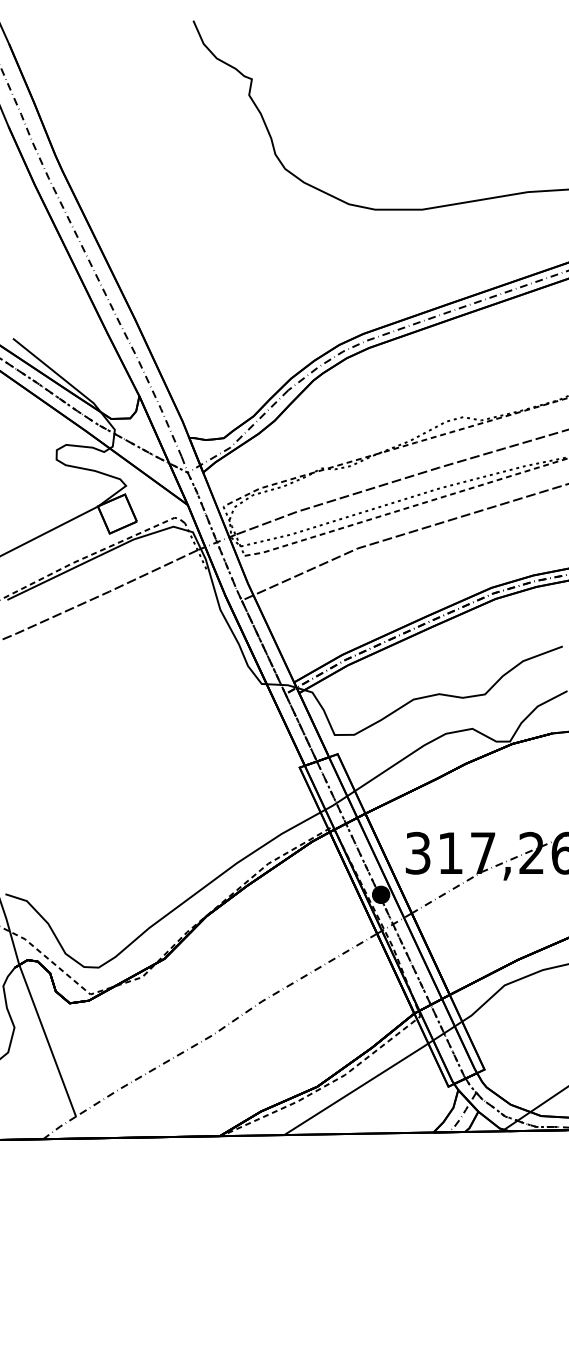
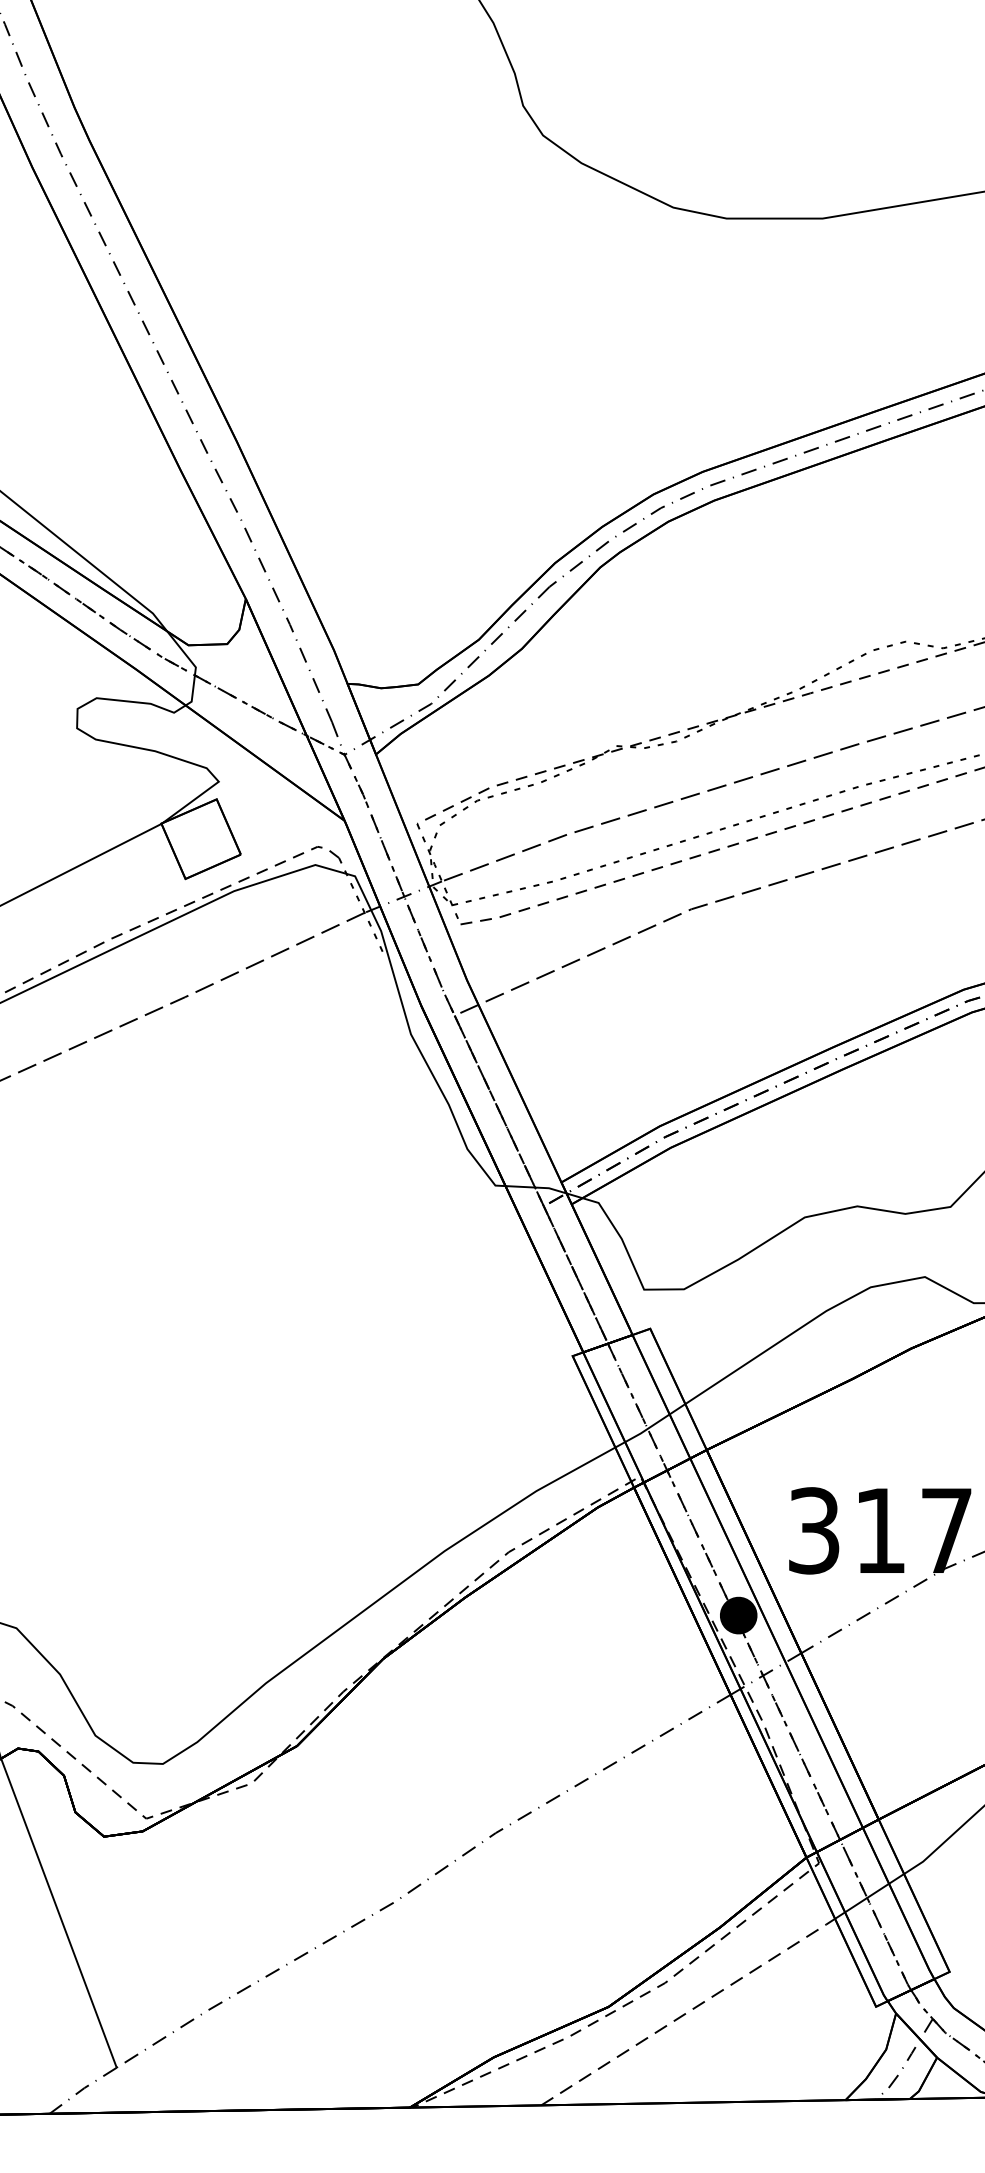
line: (357, 1088) -> (690, 2010), solid -> dashed

